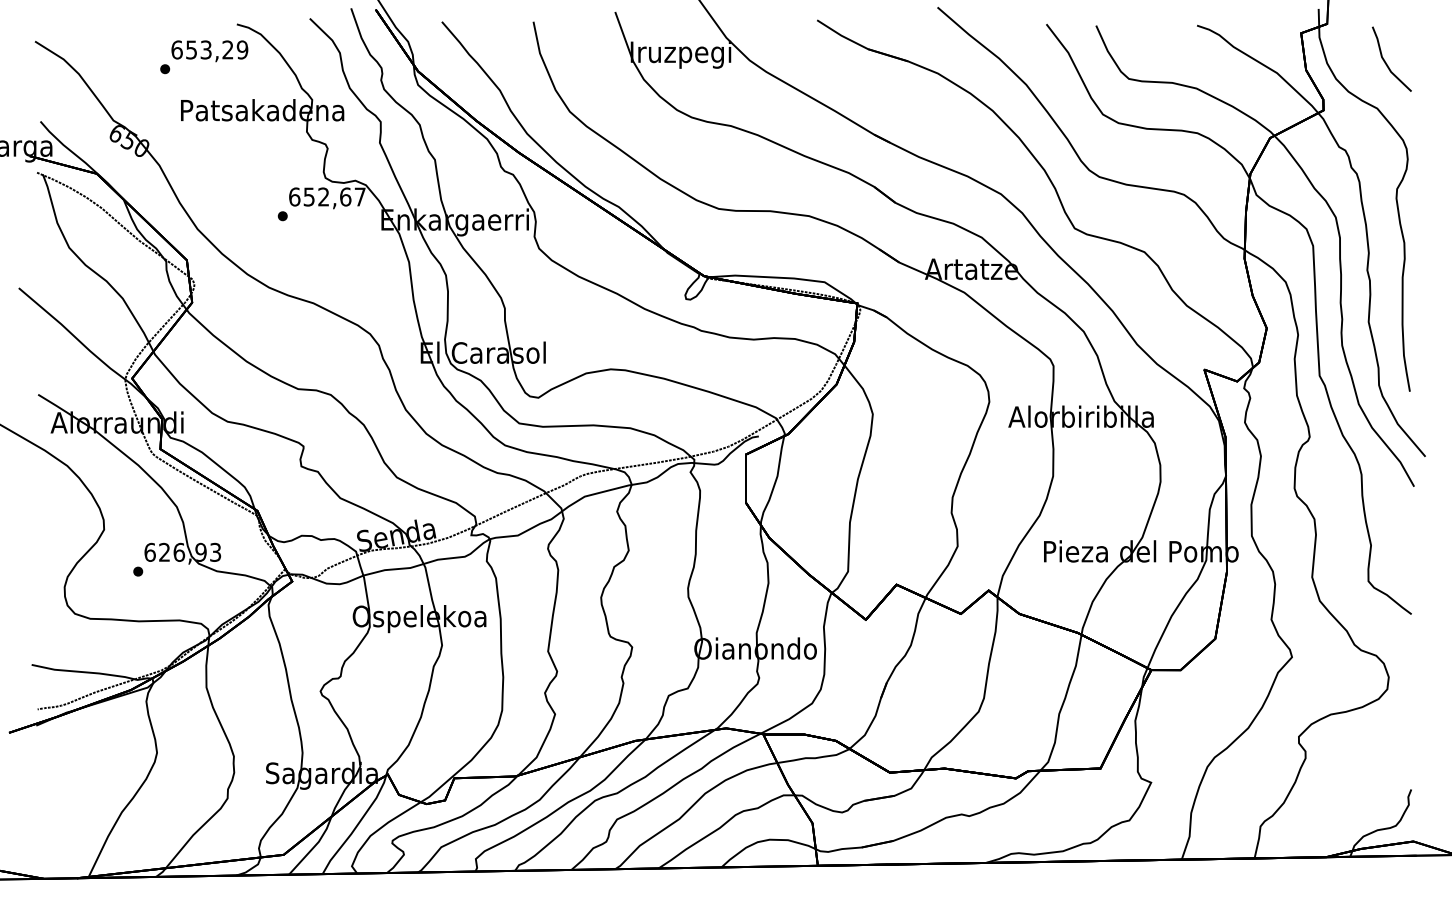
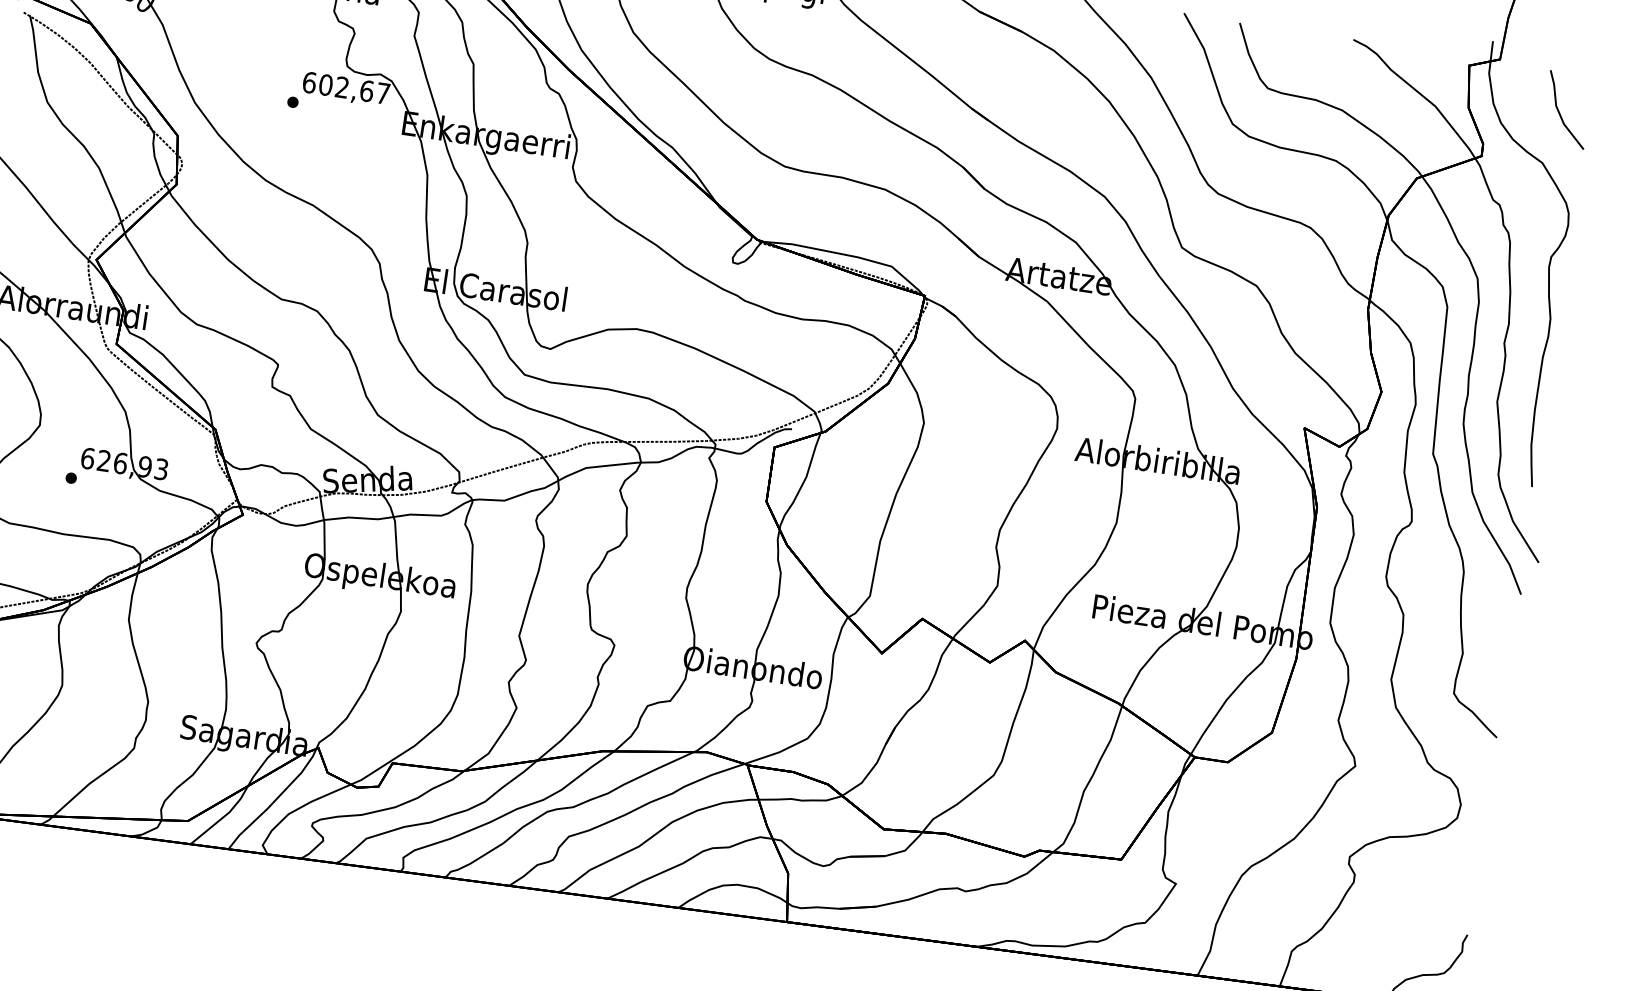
text: (308, 196) -> (325, 84), 652,67 -> 602,67

